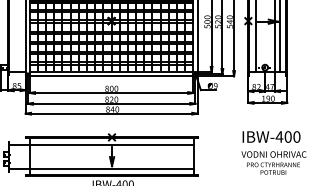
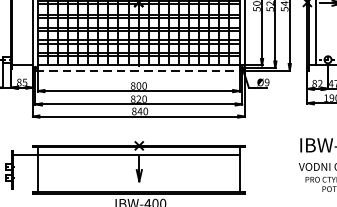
line: (111, 76) -> (138, 70), solid -> dashed
line: (100, 169) -> (125, 185), removed

